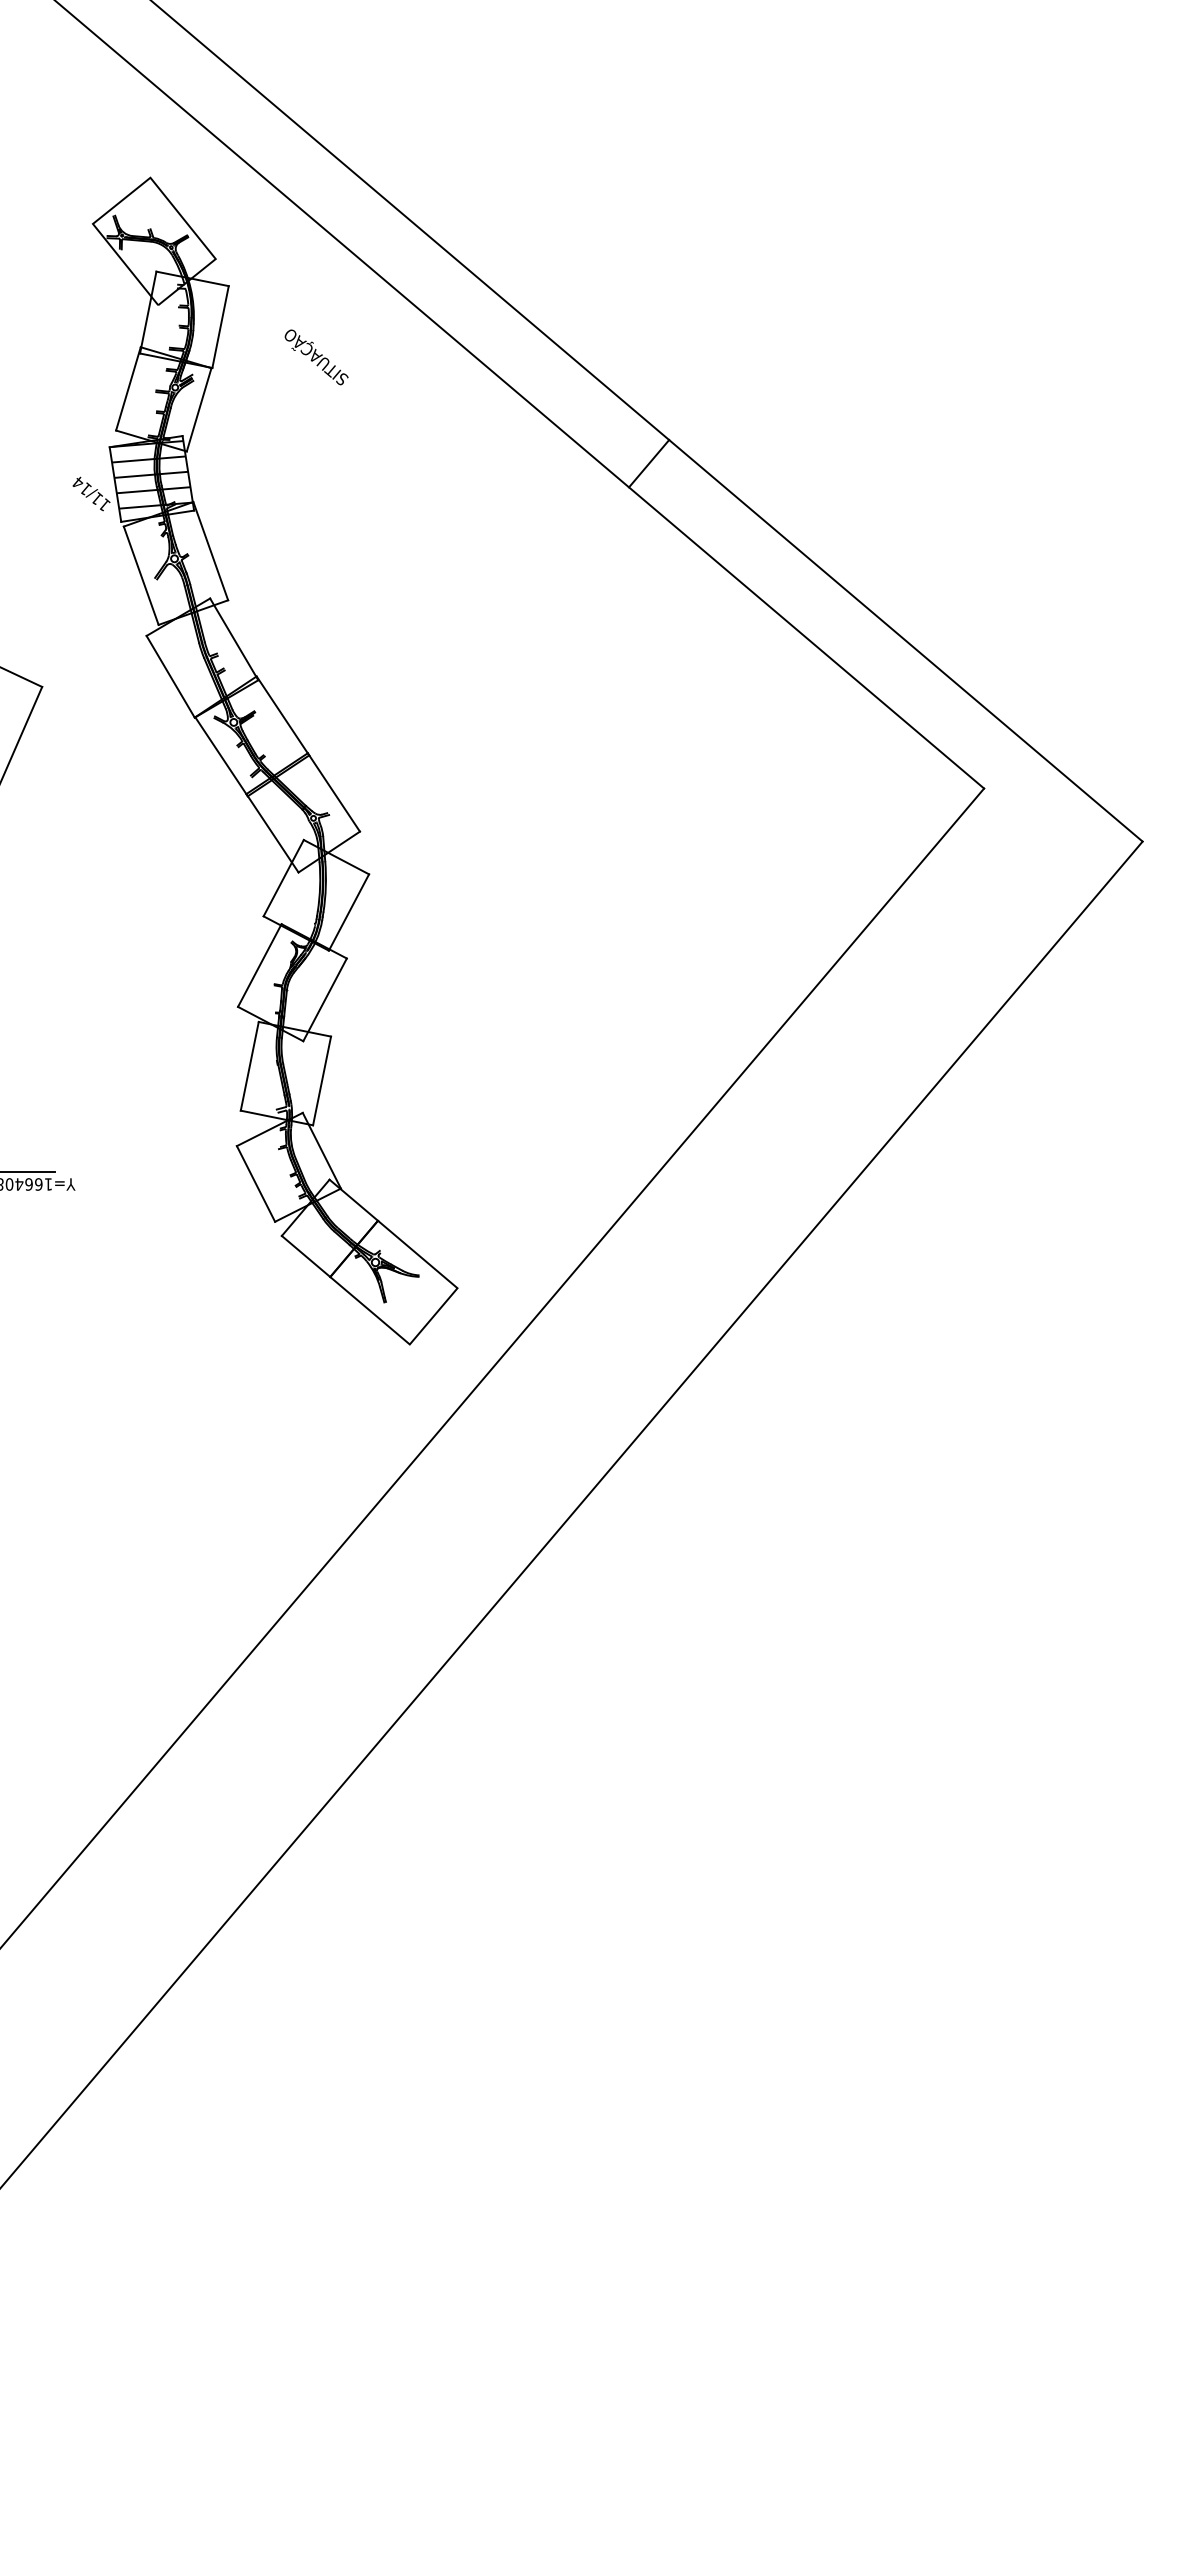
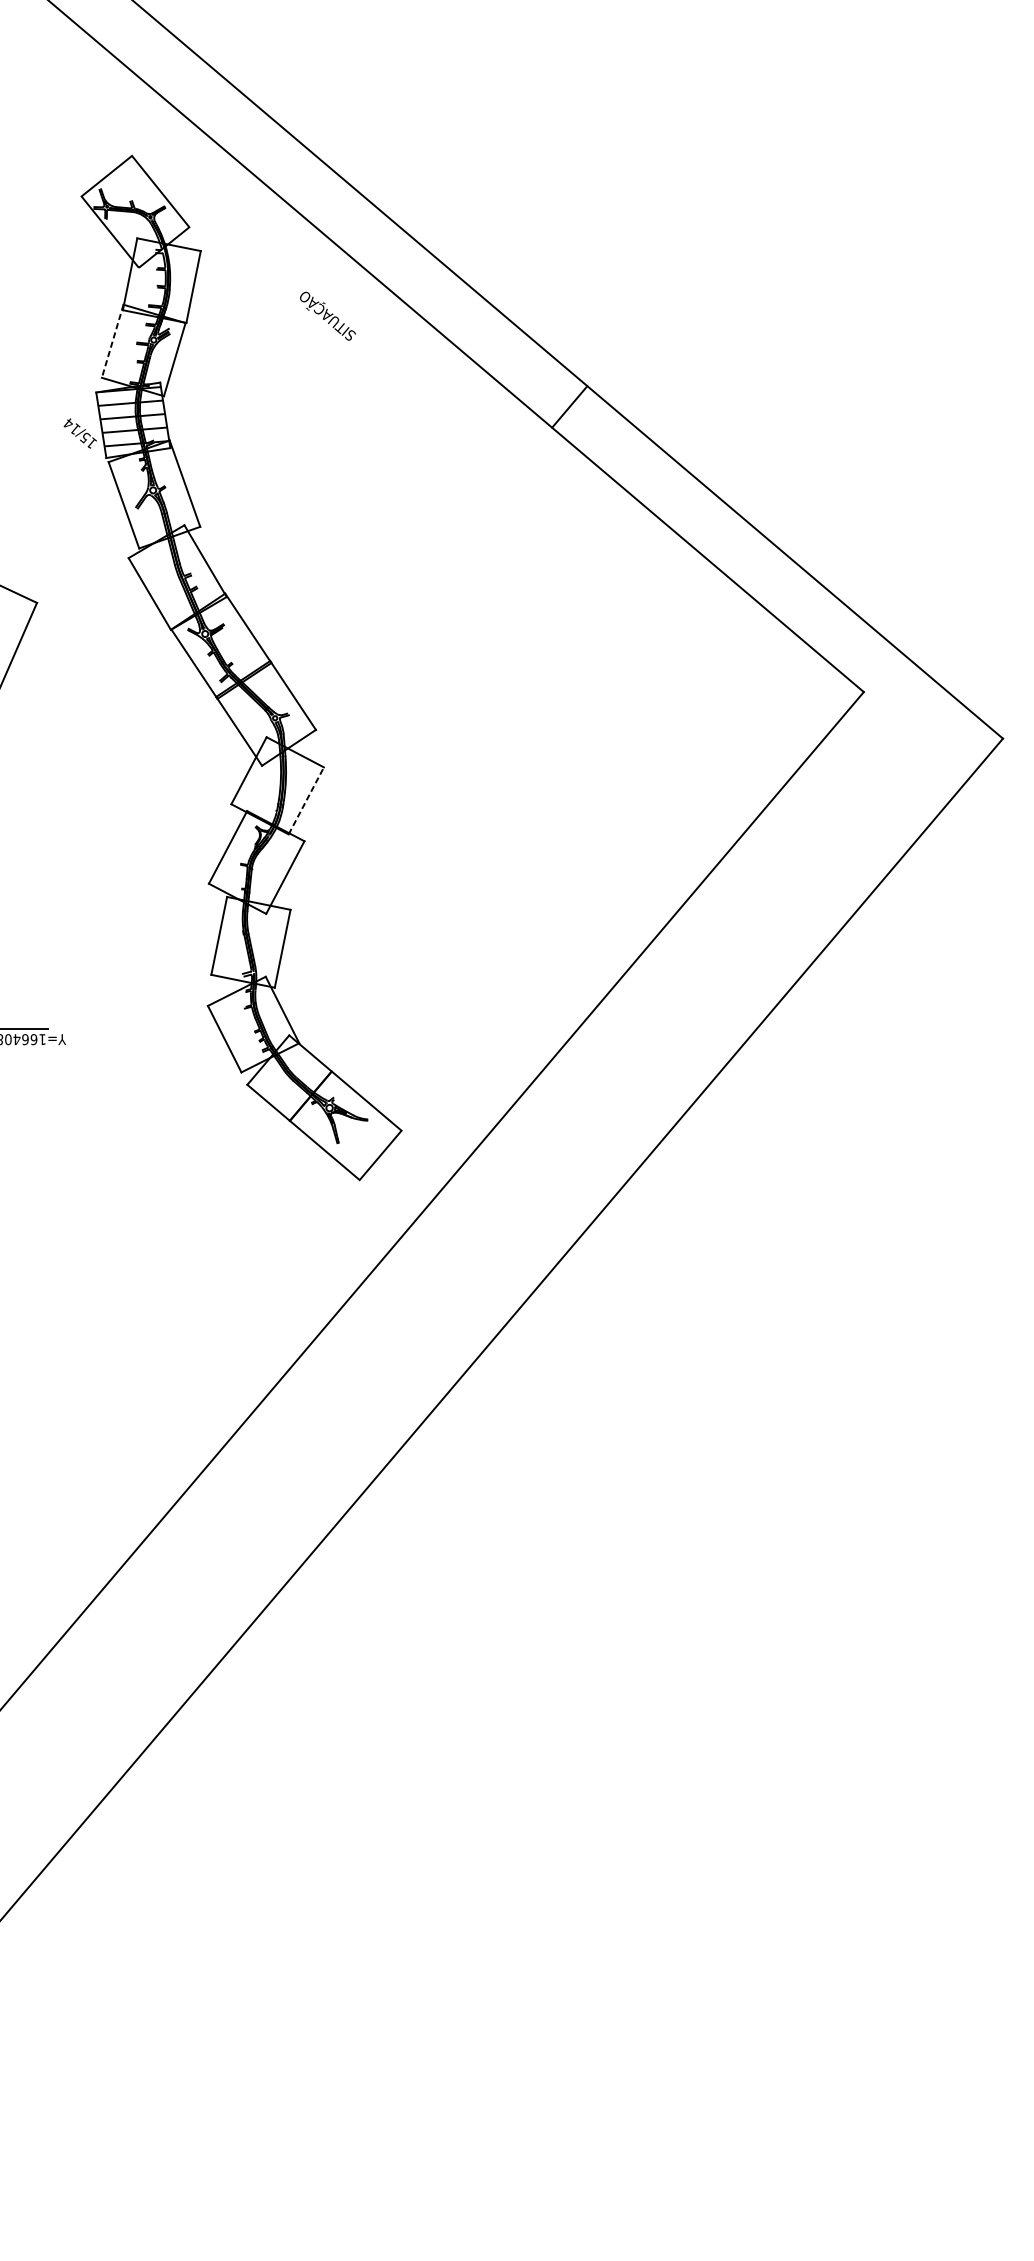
text: (316, 357) -> (327, 316), moved
line: (128, 389) -> (112, 341), solid -> dashed
text: (97, 498) -> (85, 437), 11/14 -> 15/14
line: (349, 912) -> (306, 800), solid -> dashed

